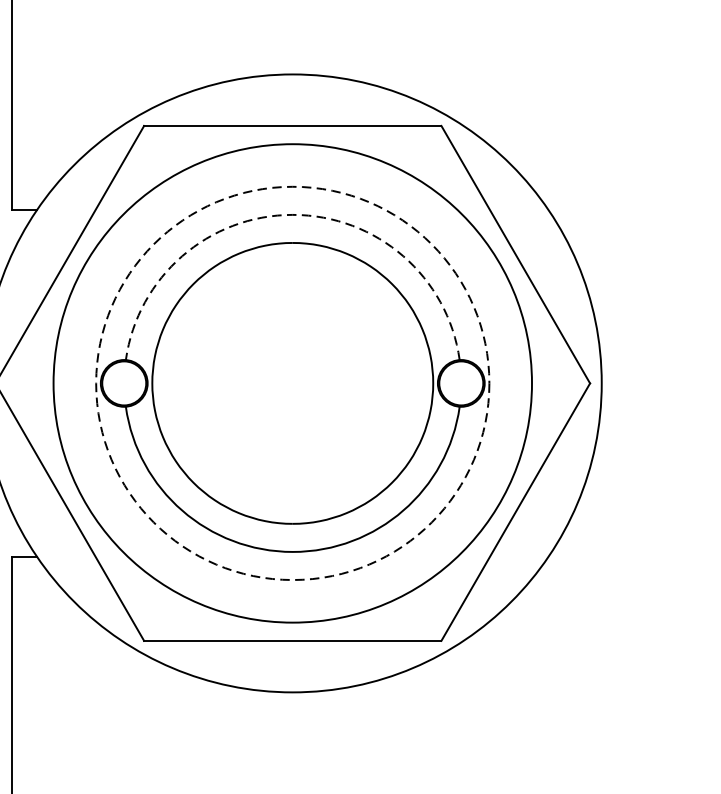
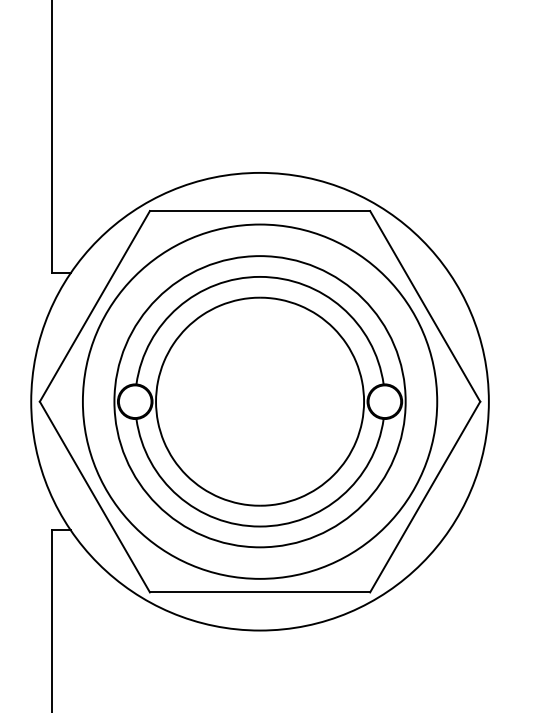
arc: (293, 214) -> (260, 276), dashed -> solid
circle: (292, 383) -> (259, 401), dashed -> solid

